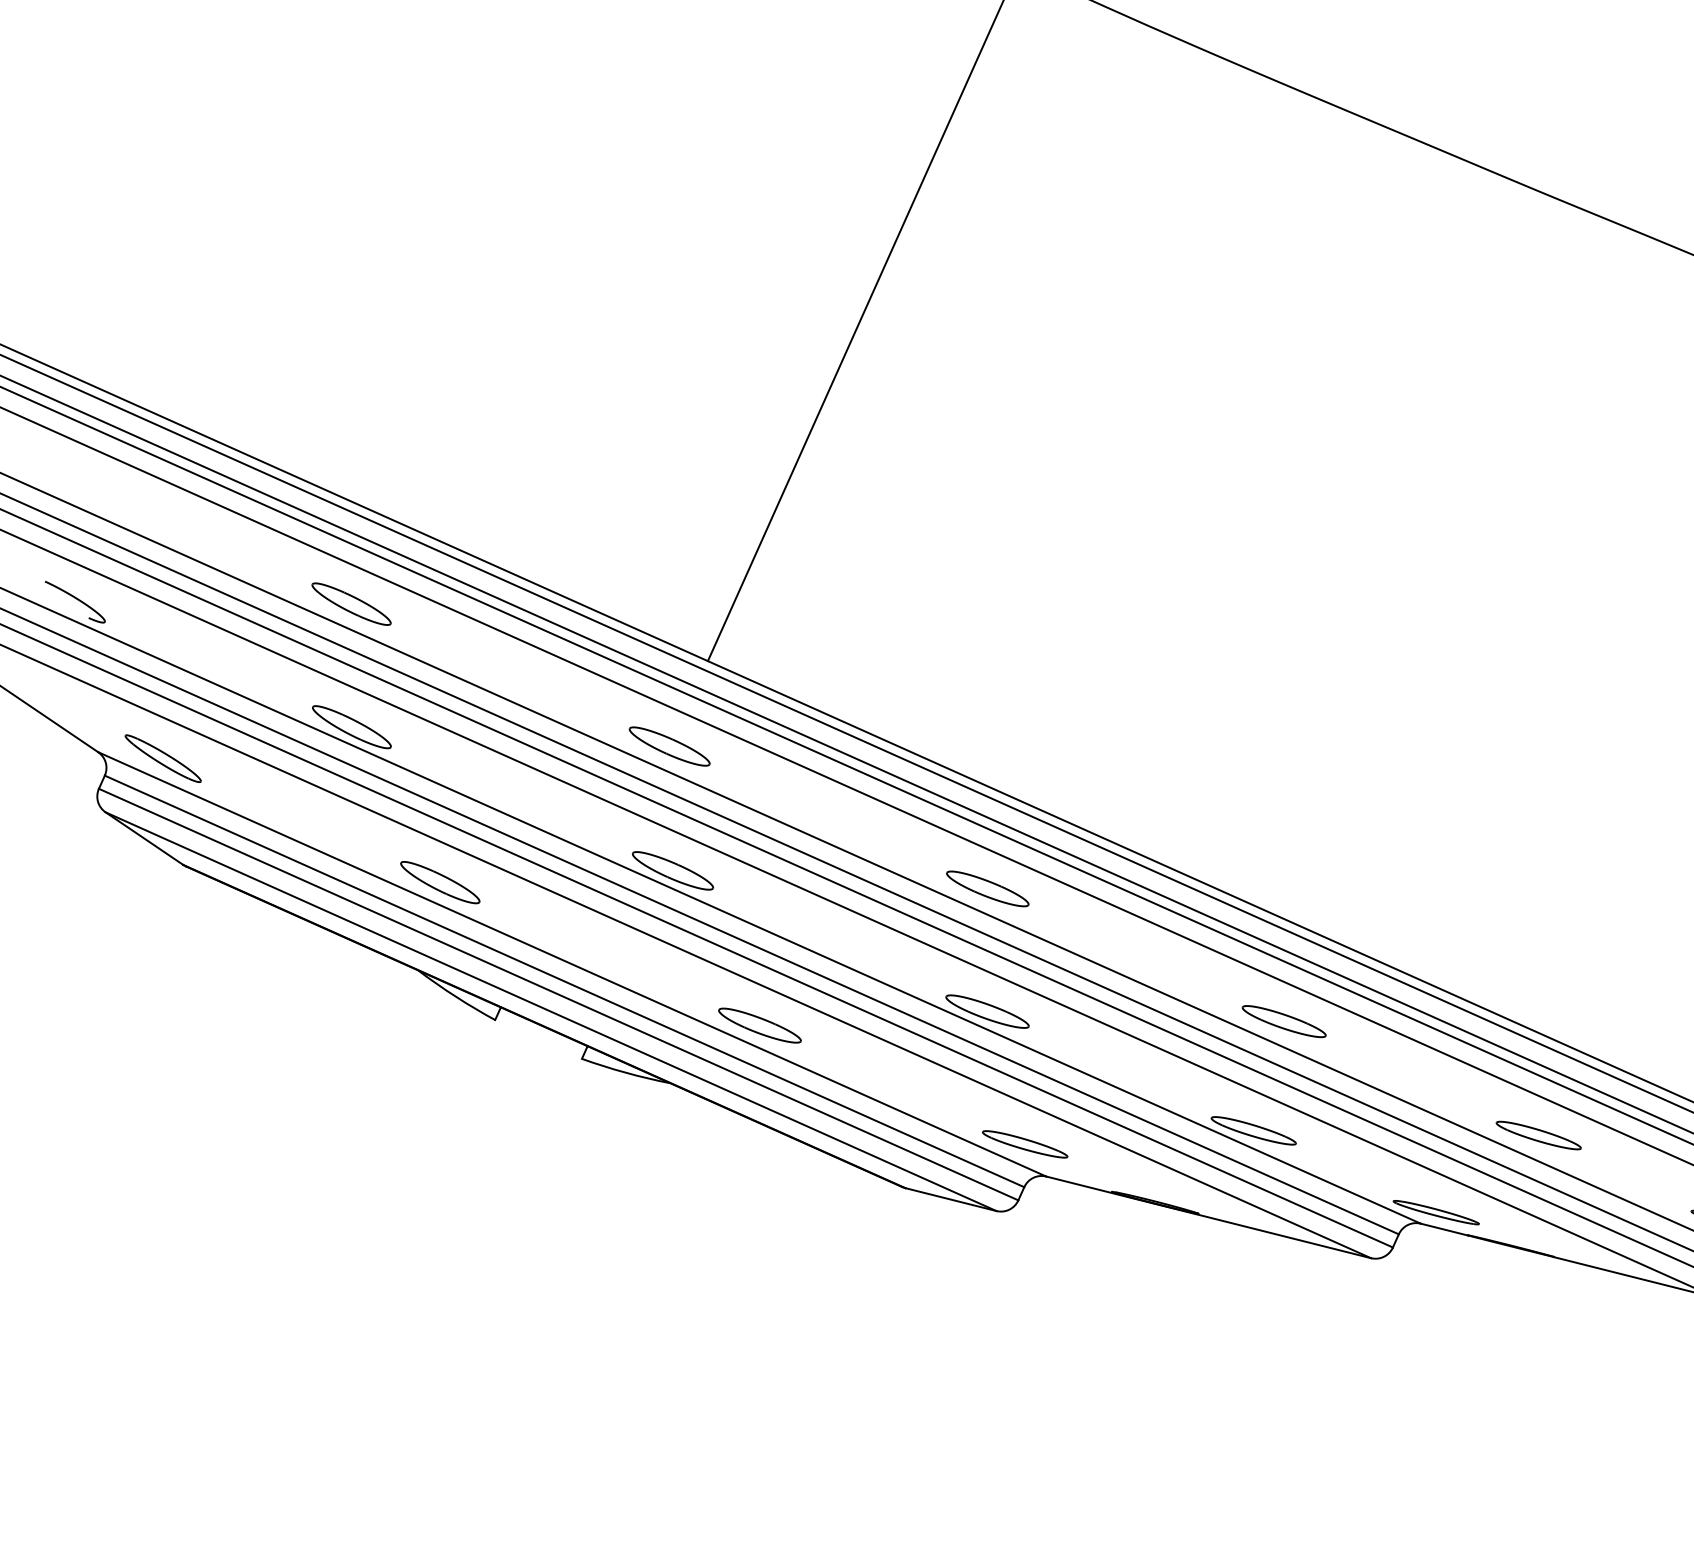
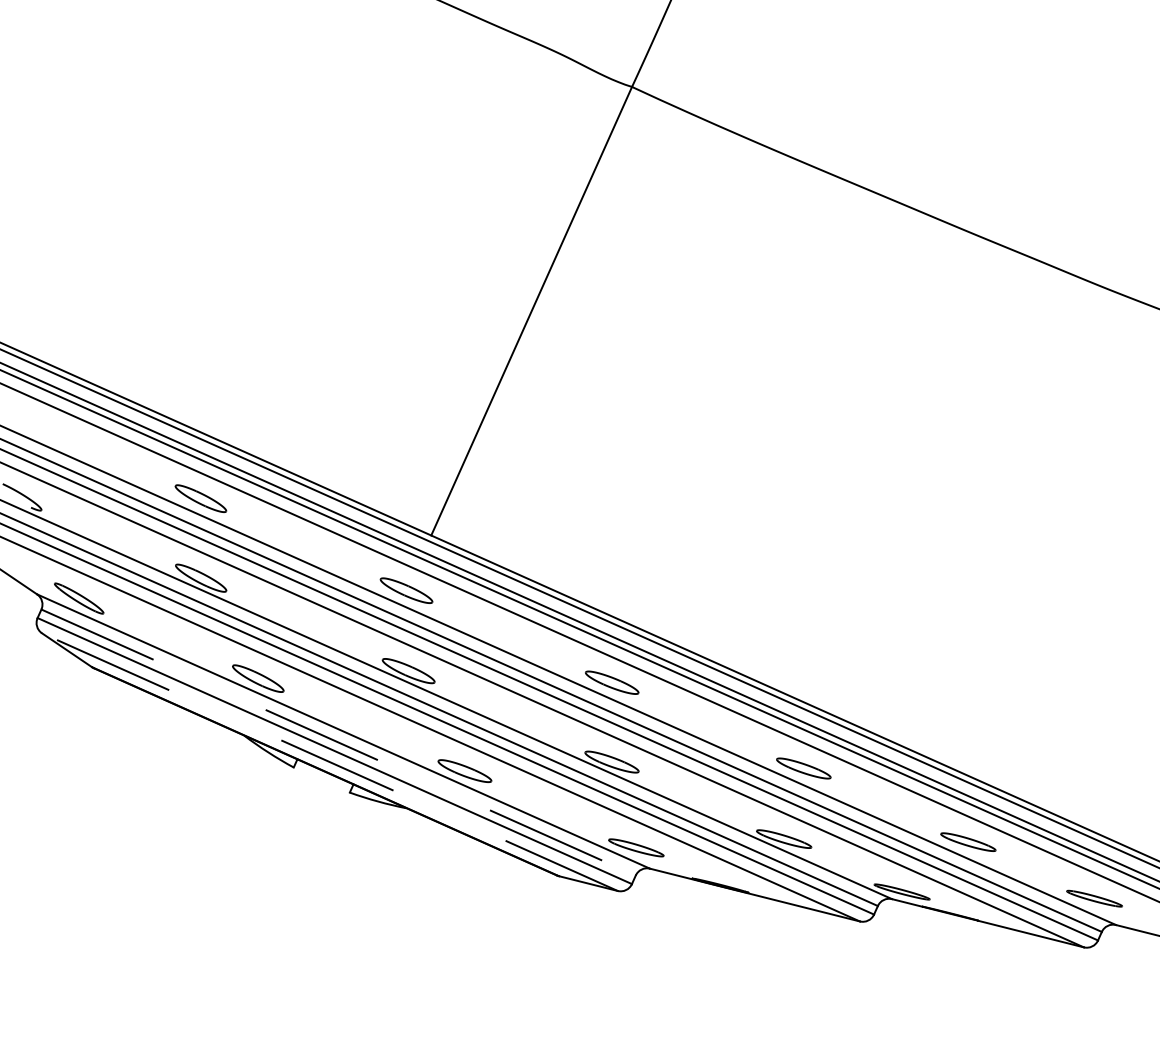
line: (564, 981) -> (338, 742), solid -> dashed
line: (550, 1010) -> (329, 761), solid -> dashed

